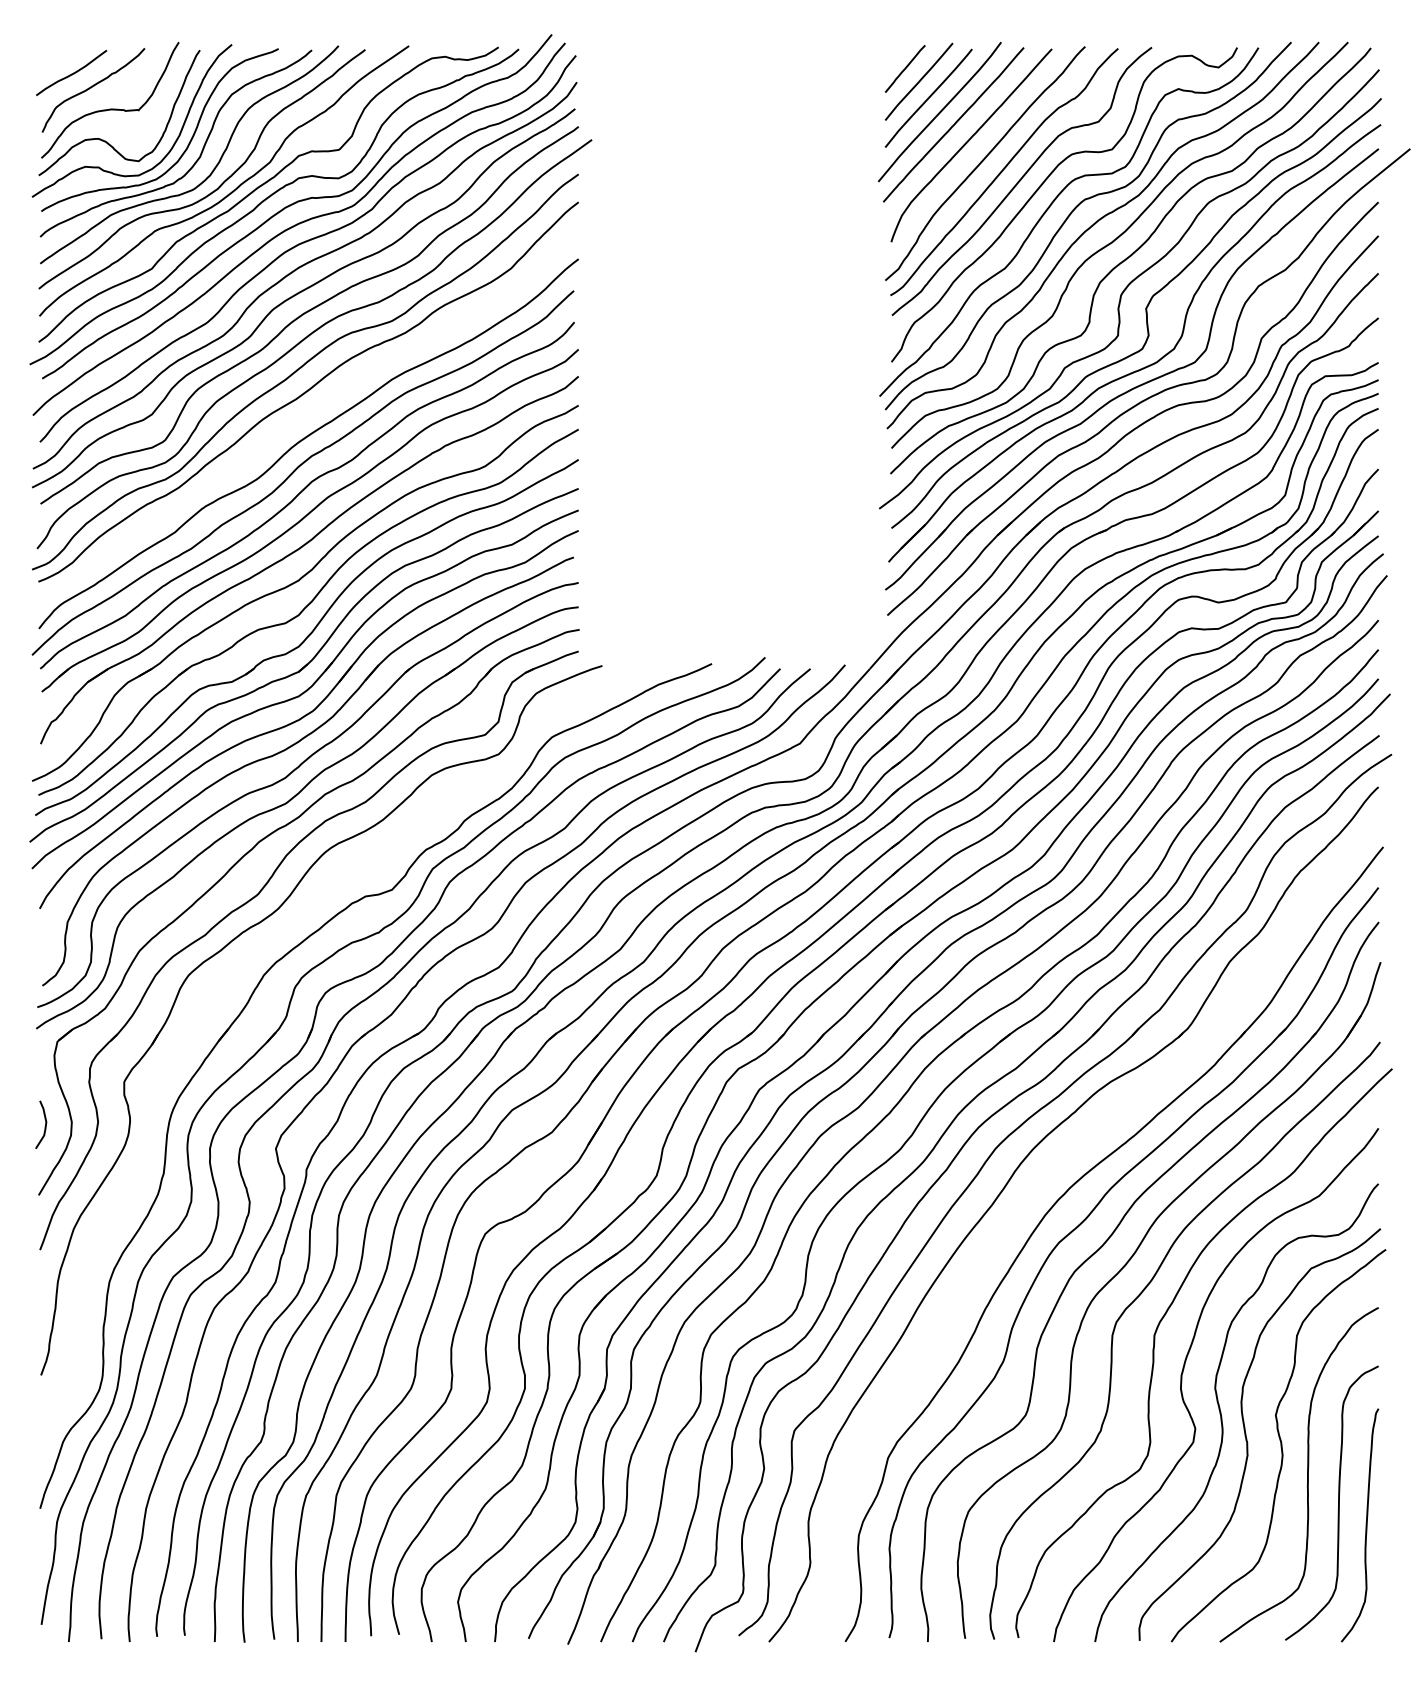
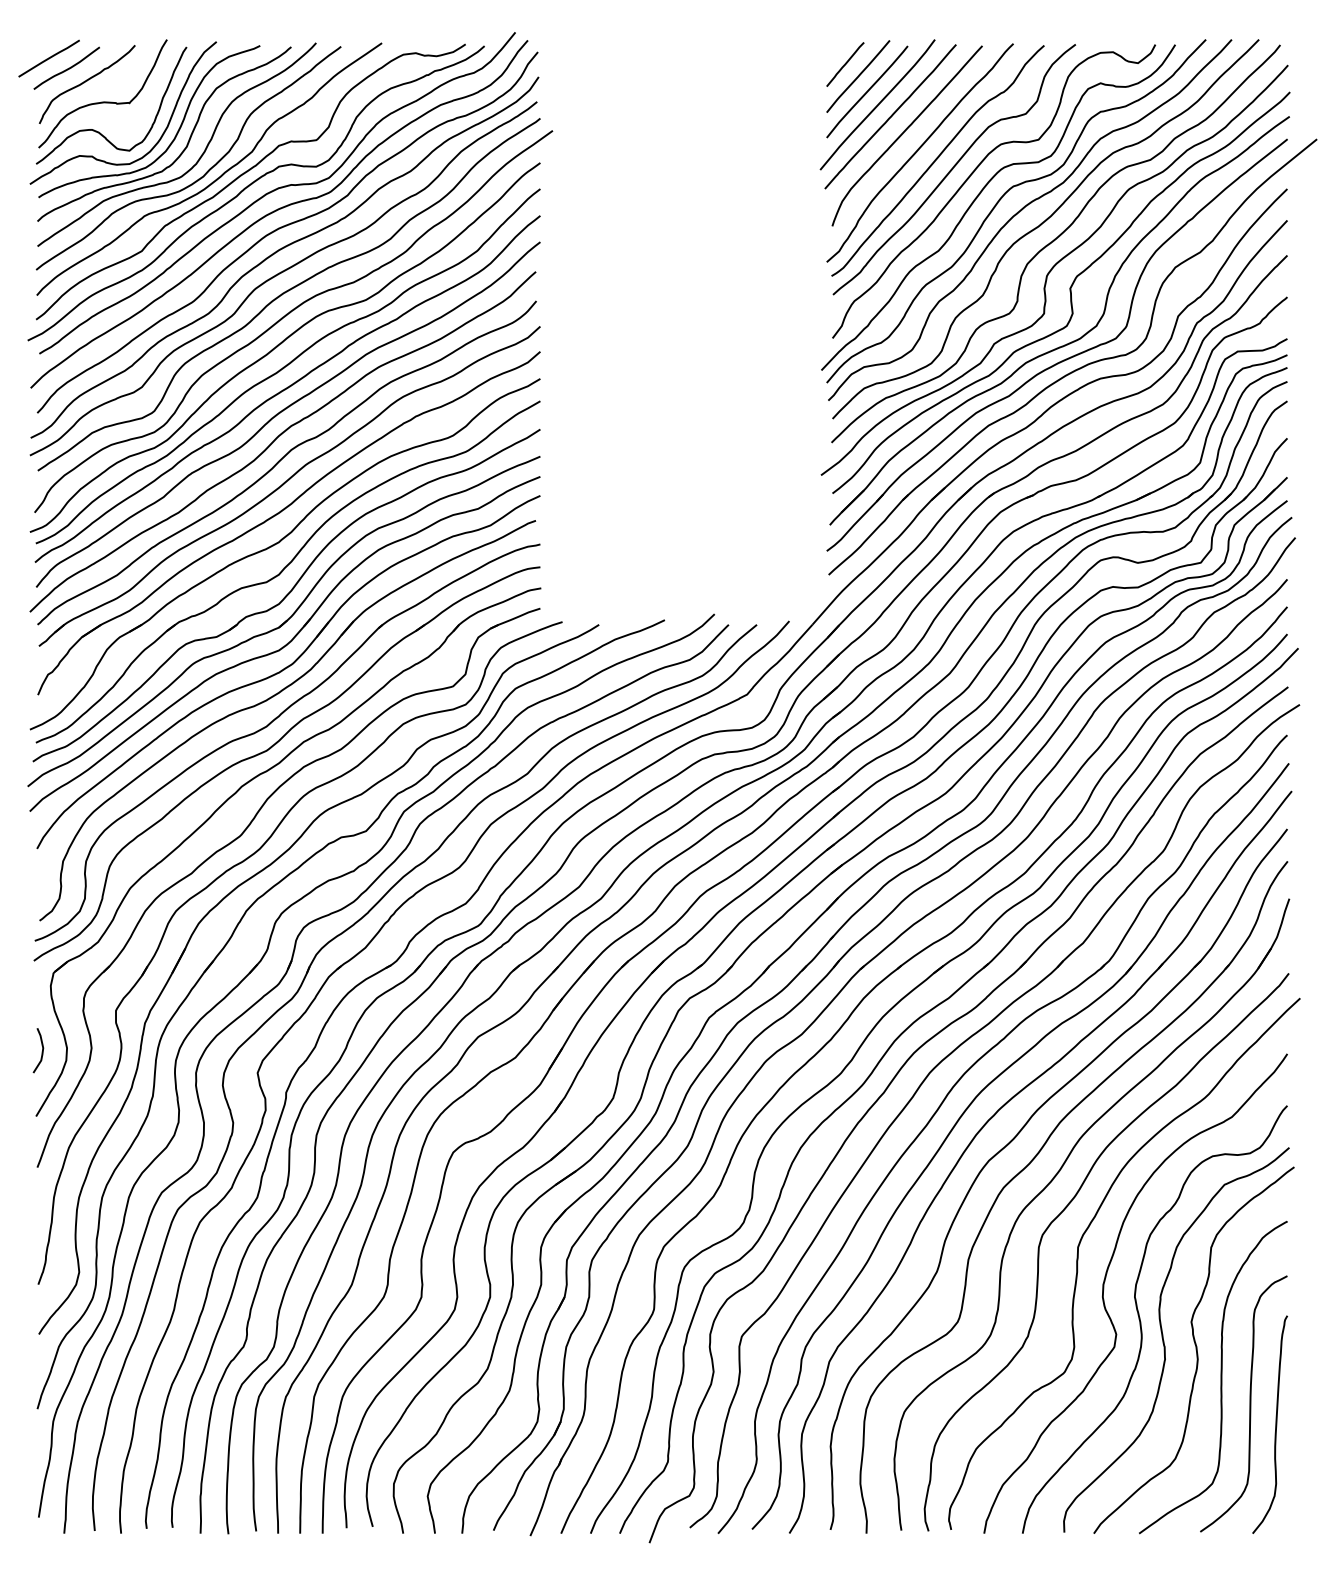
line: (52, 62) -> (48, 58), added
curve: (307, 416) -> (287, 389), added
part: (268, 941) -> (250, 879), added
part: (1037, 1186) -> (968, 1108), added

